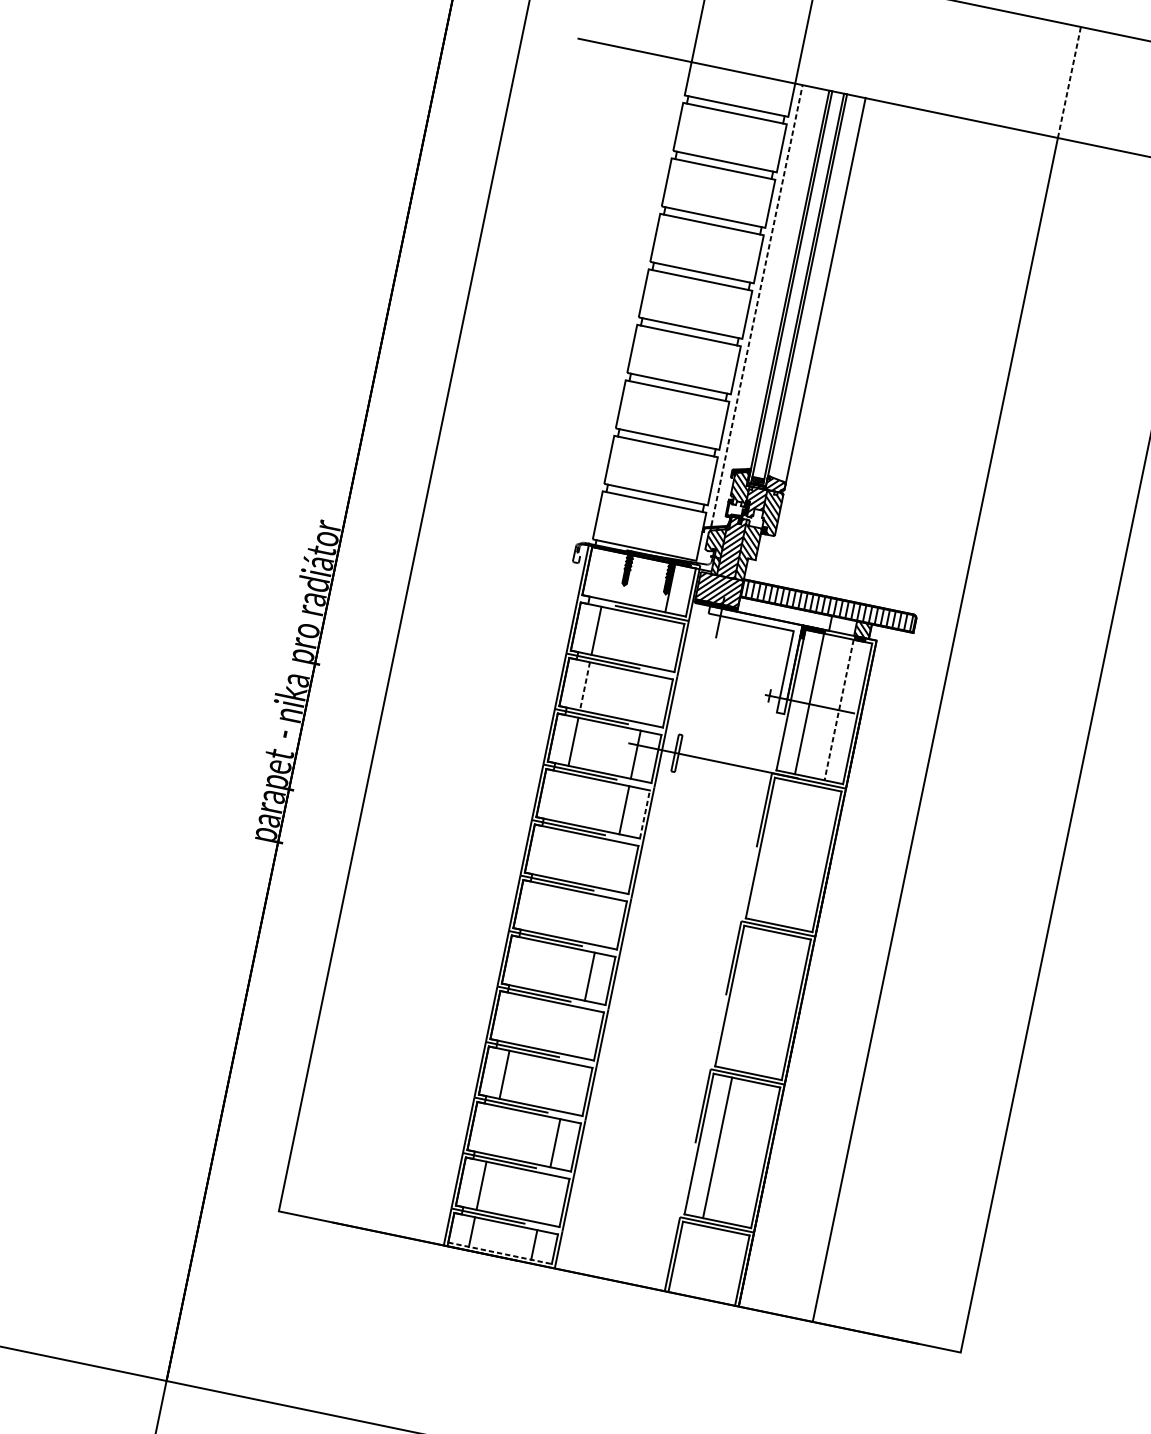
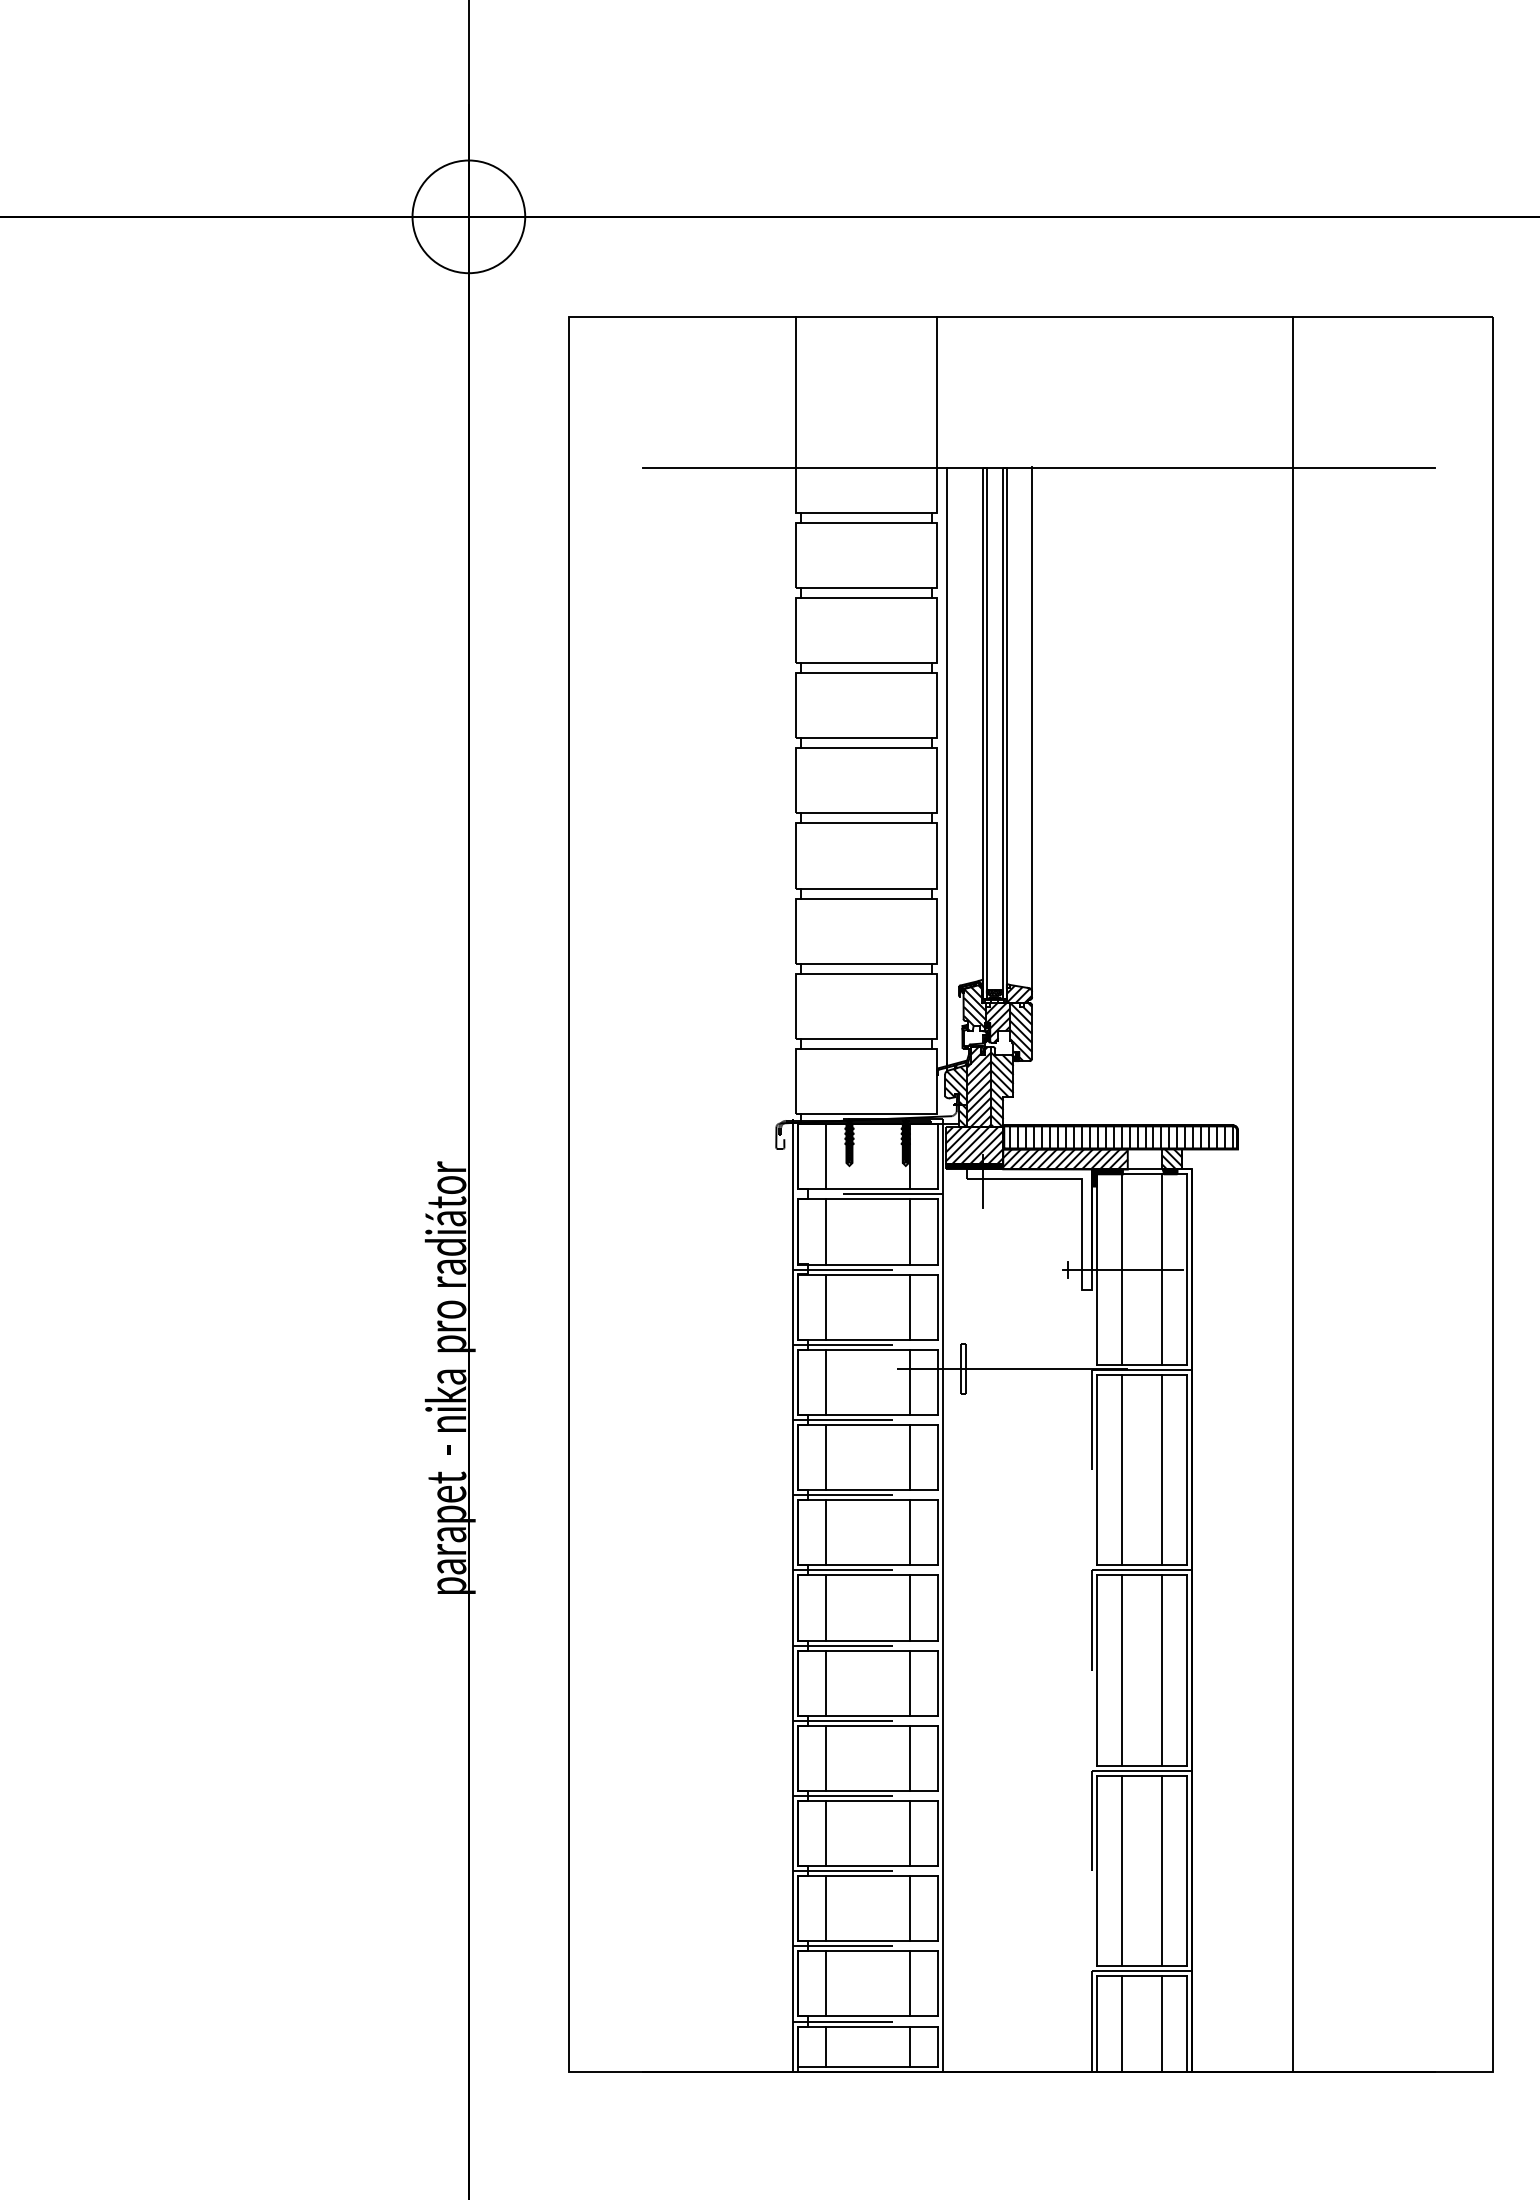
line: (1069, 81) -> (1292, 391), dashed -> solid
line: (757, 305) -> (946, 765), dashed -> solid
line: (607, 575) -> (825, 1156), added
hatch: (784, 614) -> (1065, 1159), added
line: (659, 643) -> (910, 1231), added
line: (584, 686) -> (825, 1307), dashed -> solid
line: (647, 698) -> (910, 1306), added
line: (839, 710) -> (1162, 1270), dashed -> solid
line: (561, 797) -> (825, 1457), added
line: (644, 814) -> (937, 1457), dashed -> solid
line: (779, 851) -> (1122, 1469), added
line: (550, 852) -> (825, 1532), added
line: (808, 857) -> (1162, 1469), added
line: (613, 865) -> (910, 1532), added
line: (539, 907) -> (825, 1607), added
line: (601, 920) -> (910, 1607), added
line: (527, 963) -> (825, 1682), added
line: (748, 999) -> (1122, 1670), added
line: (778, 1005) -> (1162, 1670), added
line: (516, 1018) -> (825, 1757), added
line: (578, 1031) -> (910, 1757), added
line: (567, 1087) -> (910, 1833), added
line: (493, 1130) -> (825, 1908), added
line: (747, 1153) -> (1162, 1870), added
line: (544, 1198) -> (910, 1983), added
line: (500, 1253) -> (868, 2066), dashed -> solid
line: (694, 1260) -> (1122, 2023), added
line: (724, 1266) -> (1162, 2023), added

